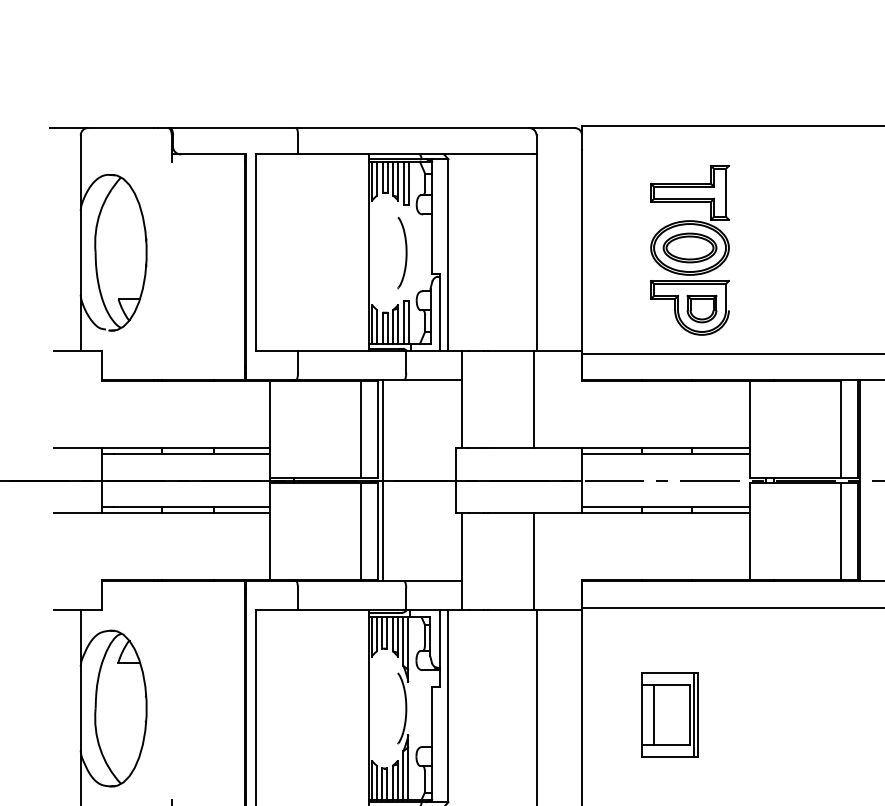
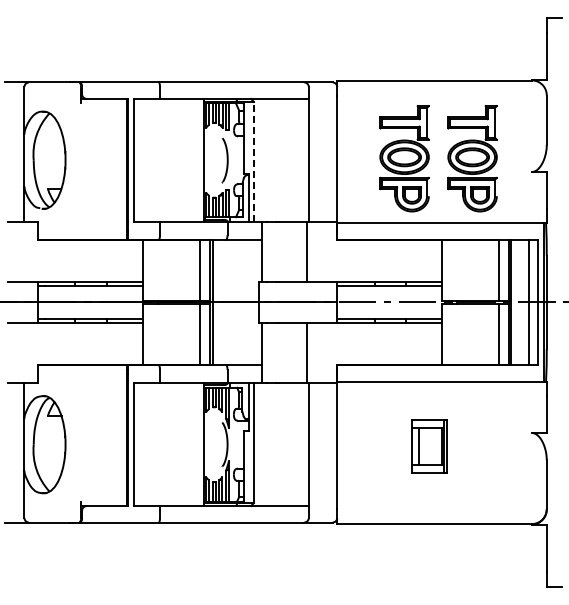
part: (798, 249) -> (472, 158), added
line: (447, 254) -> (253, 161), solid -> dashed
part: (670, 714) -> (429, 446), moved

